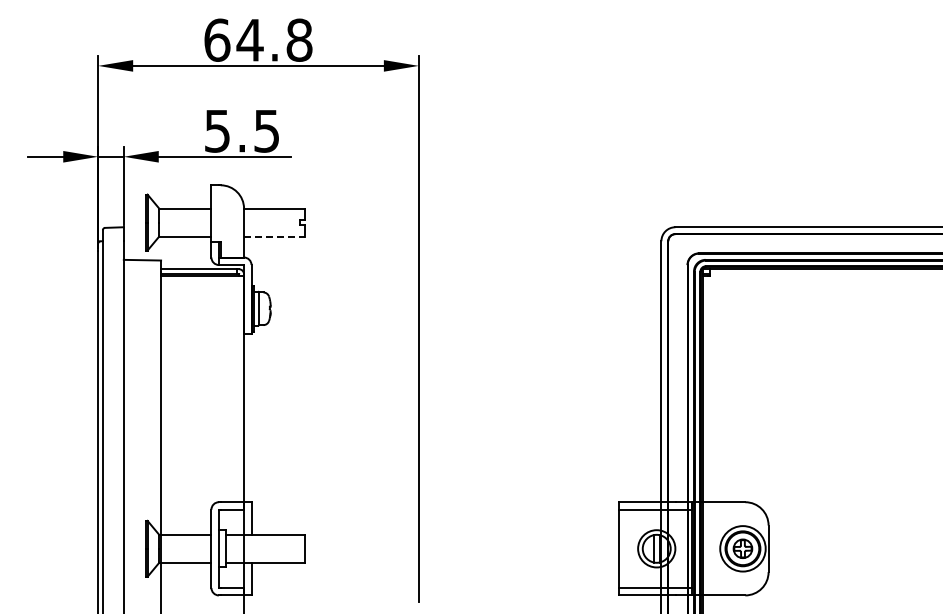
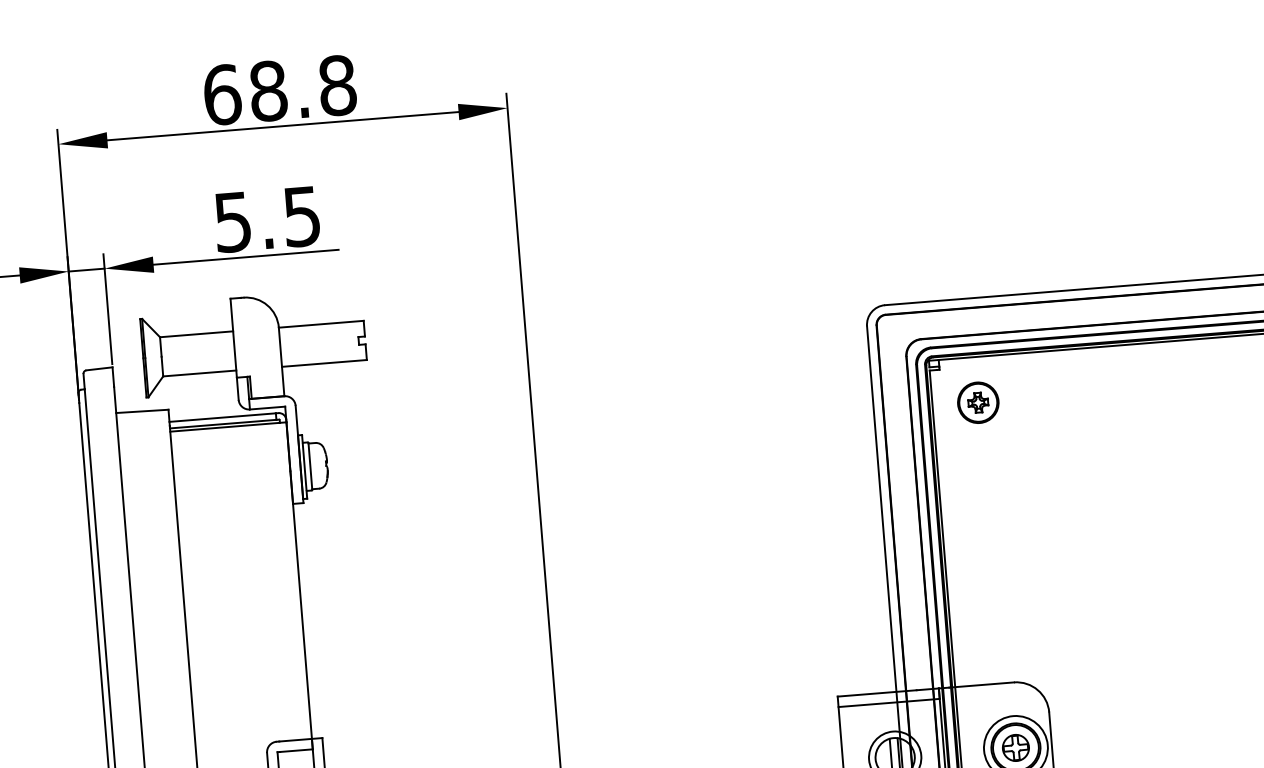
text: (249, 39) -> (267, 90), 64.8 -> 68.8
line: (274, 236) -> (324, 363), dashed -> solid
part: (735, 301) -> (977, 402), added

